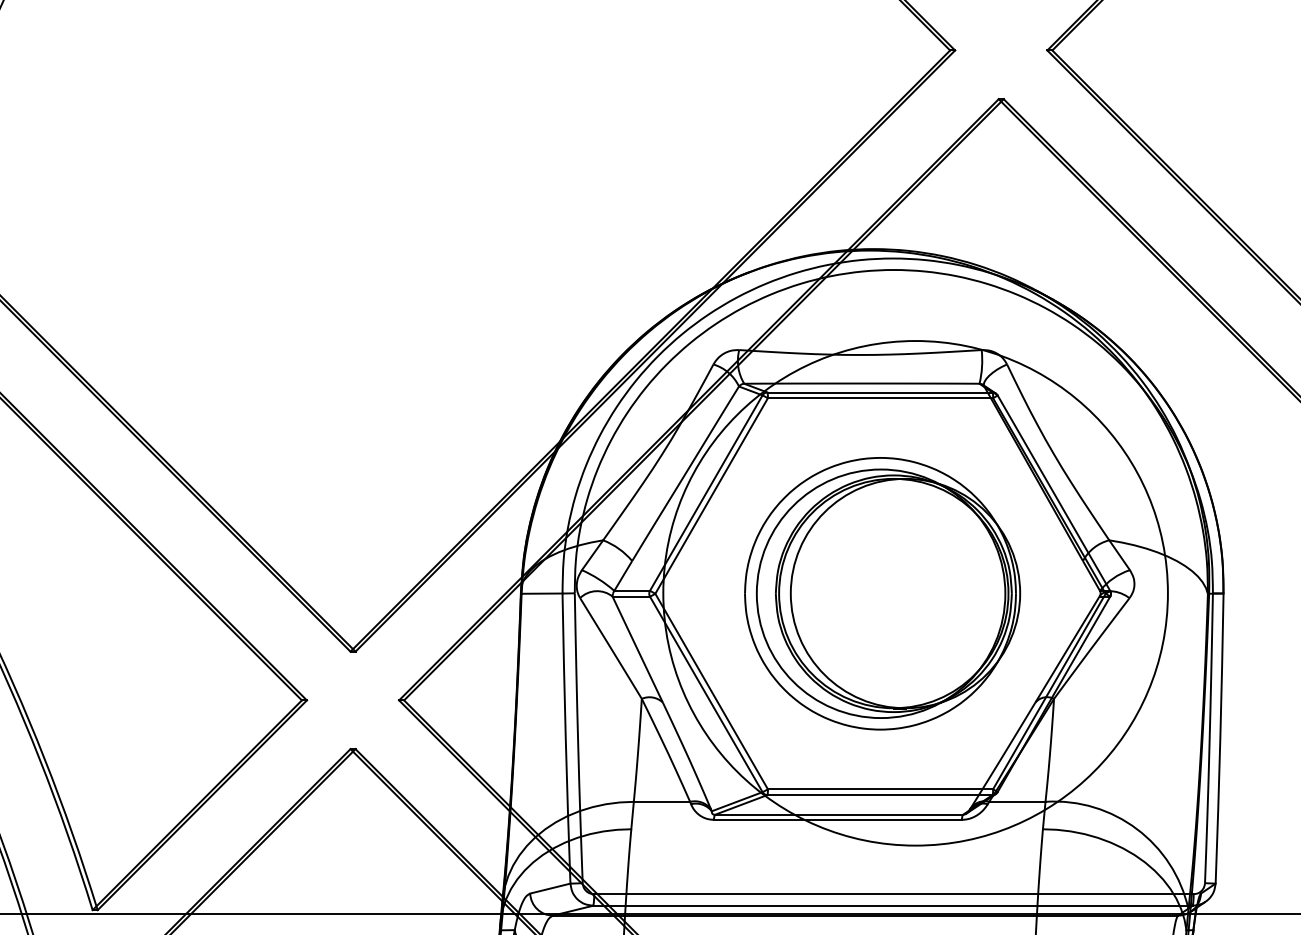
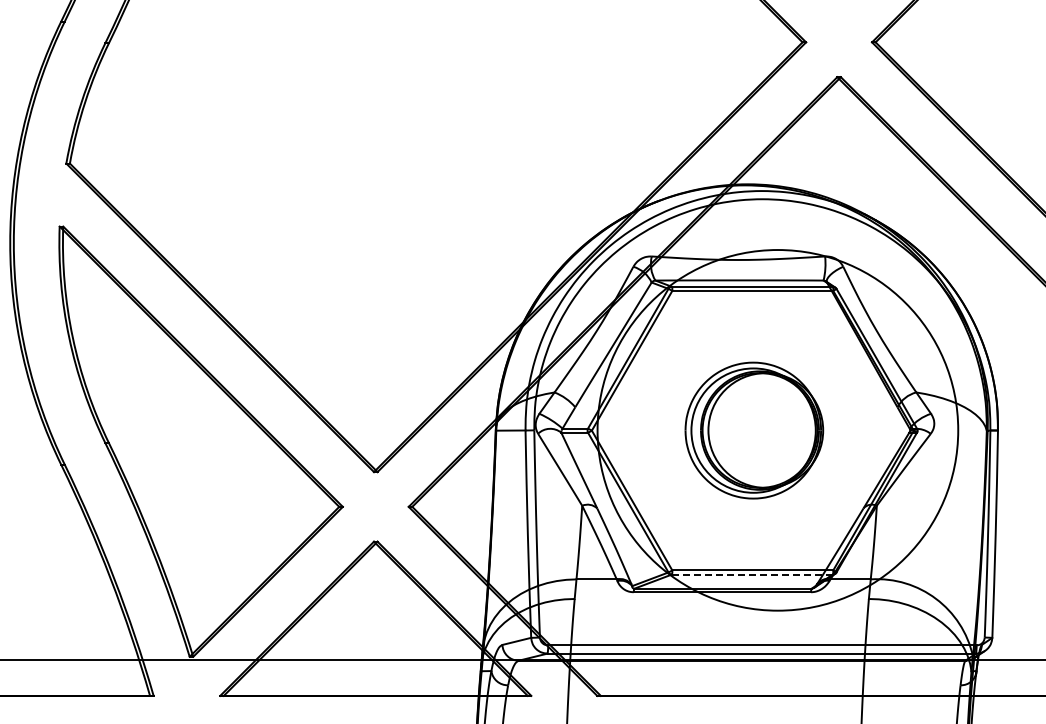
part: (882, 593) -> (754, 430), size x0.7
line: (881, 795) -> (753, 574), solid -> dashed

